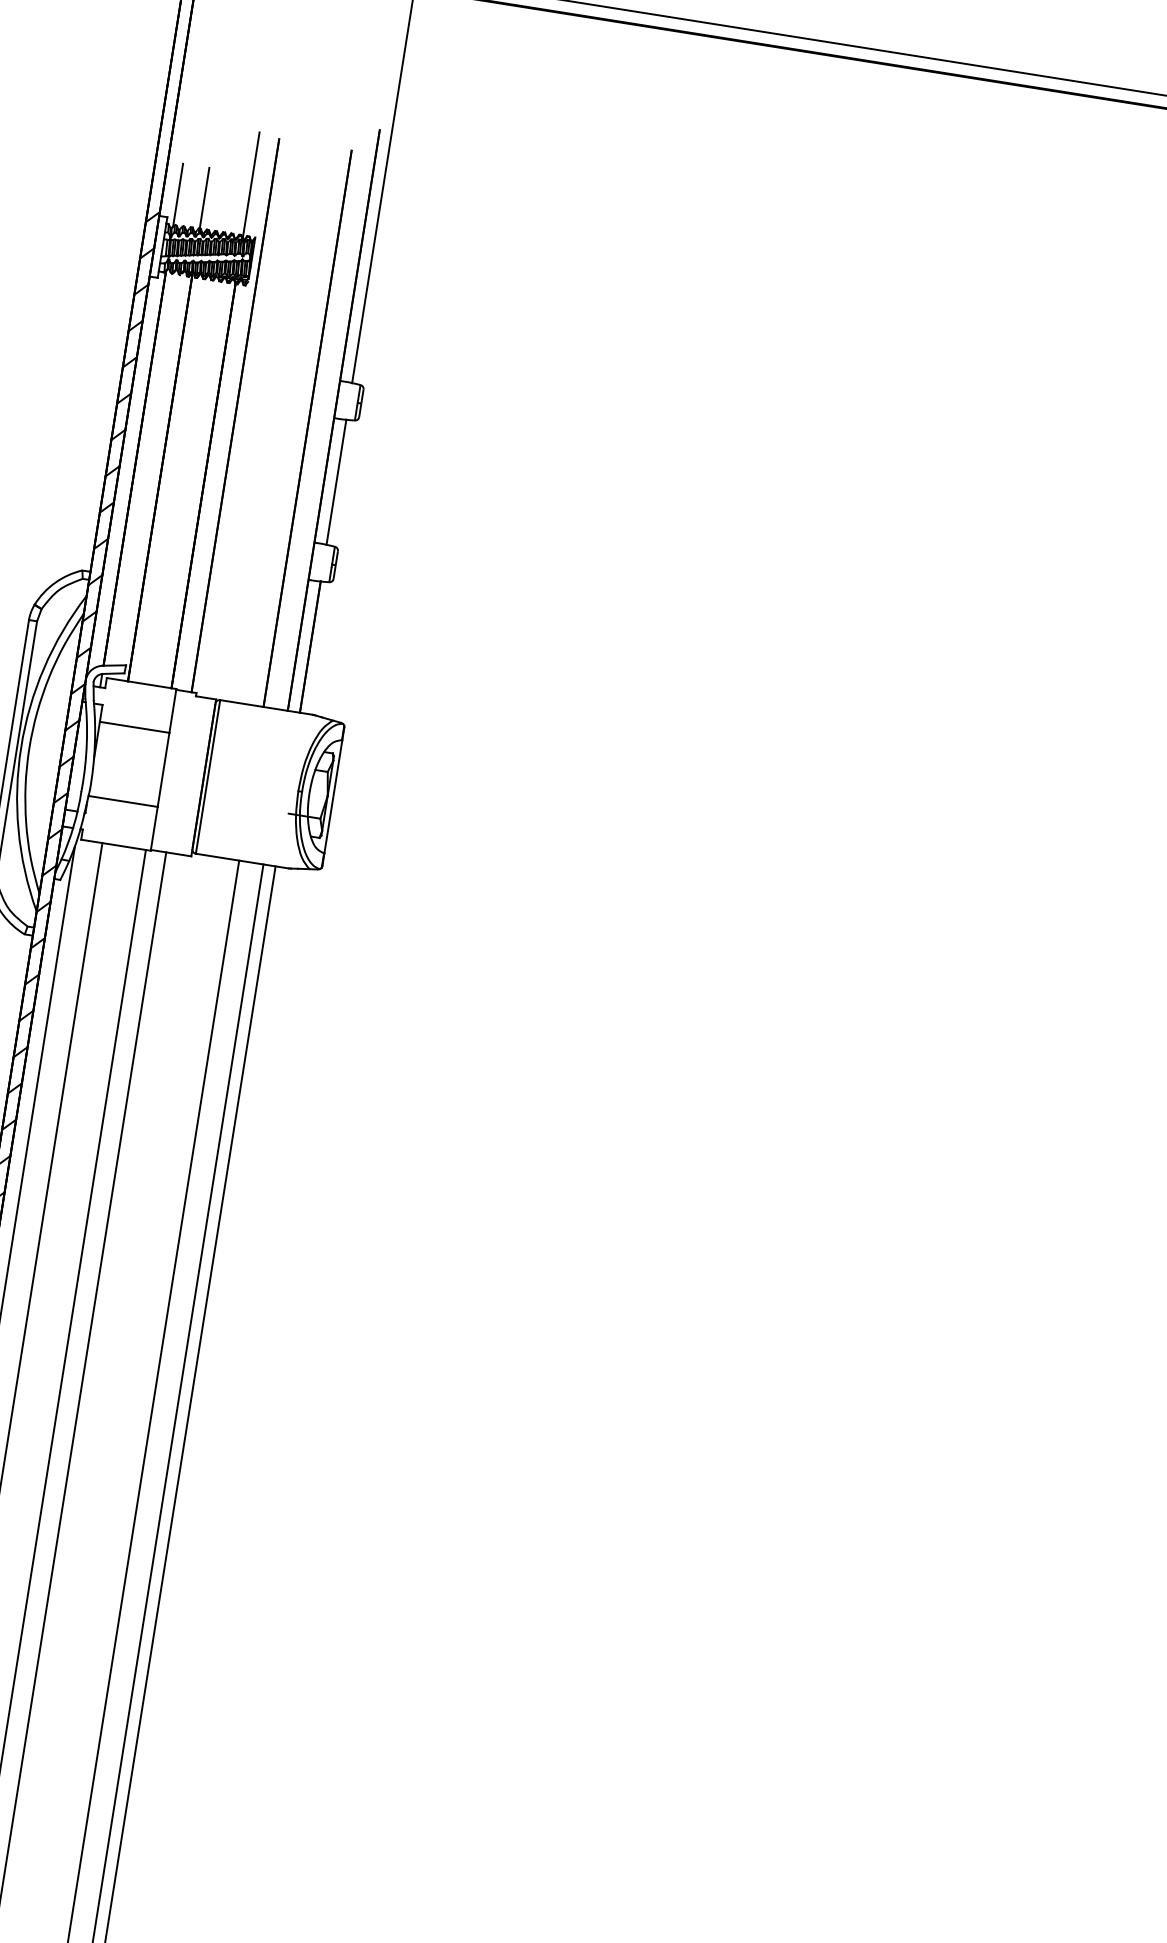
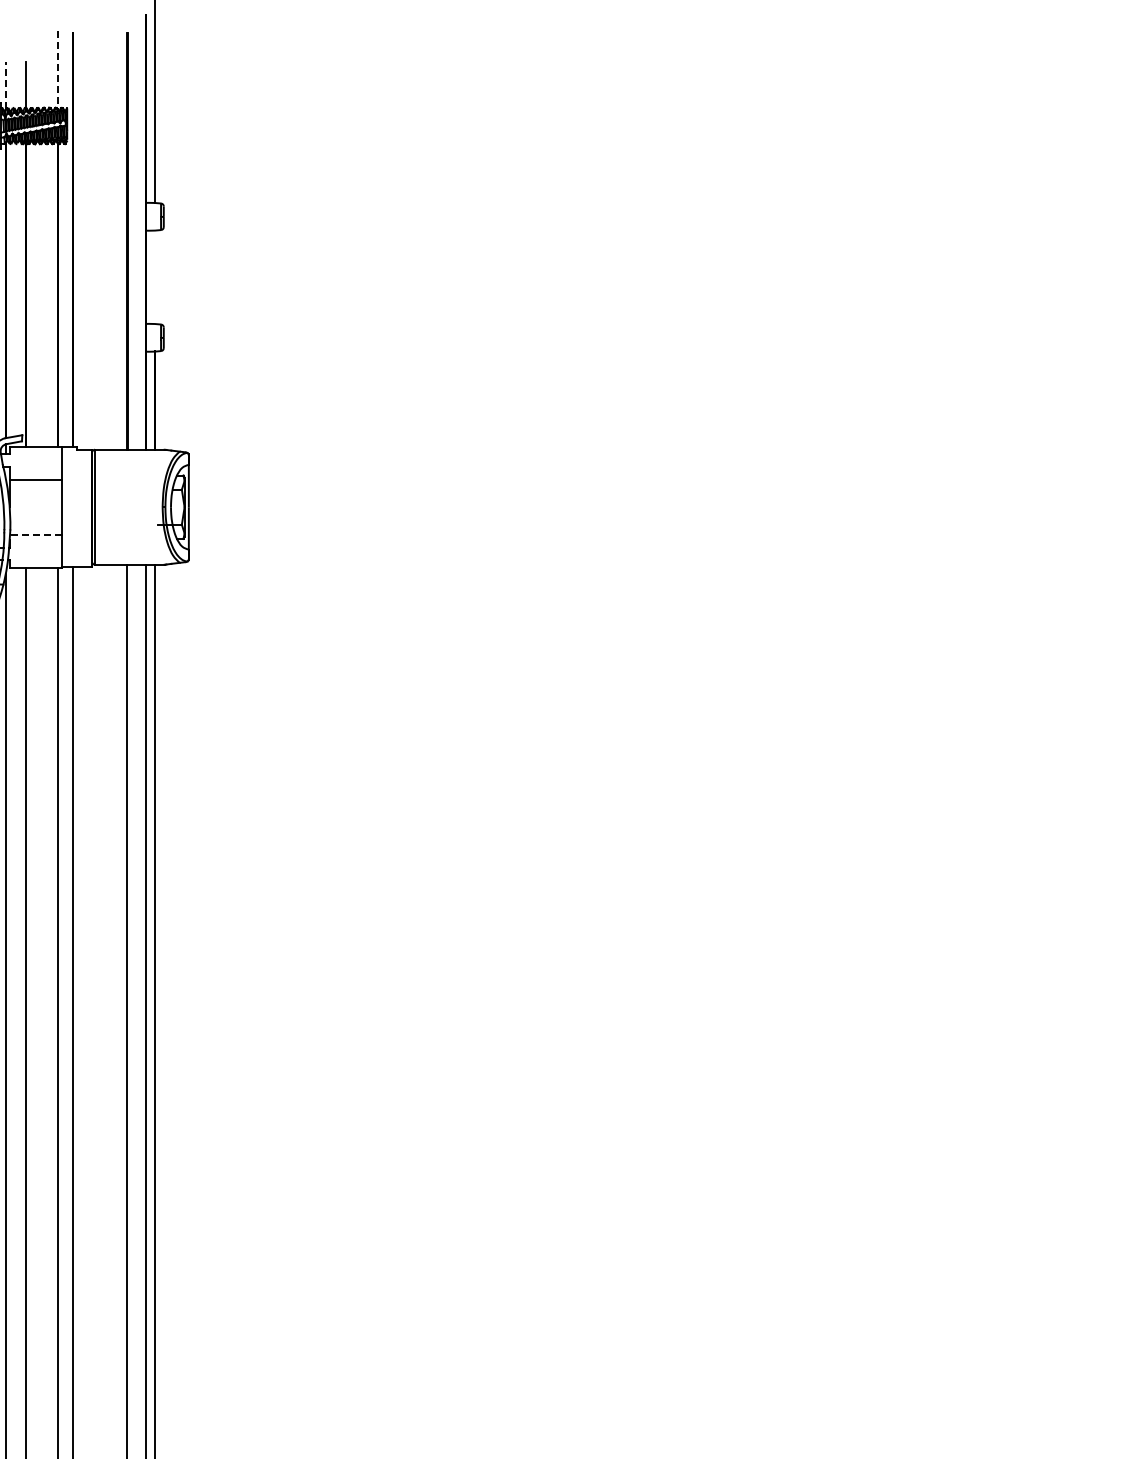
line: (251, 185) -> (58, 70), solid -> dashed
line: (177, 194) -> (5, 85), solid -> dashed
line: (336, 482) -> (154, 277), removed
line: (122, 800) -> (35, 534), solid -> dashed

